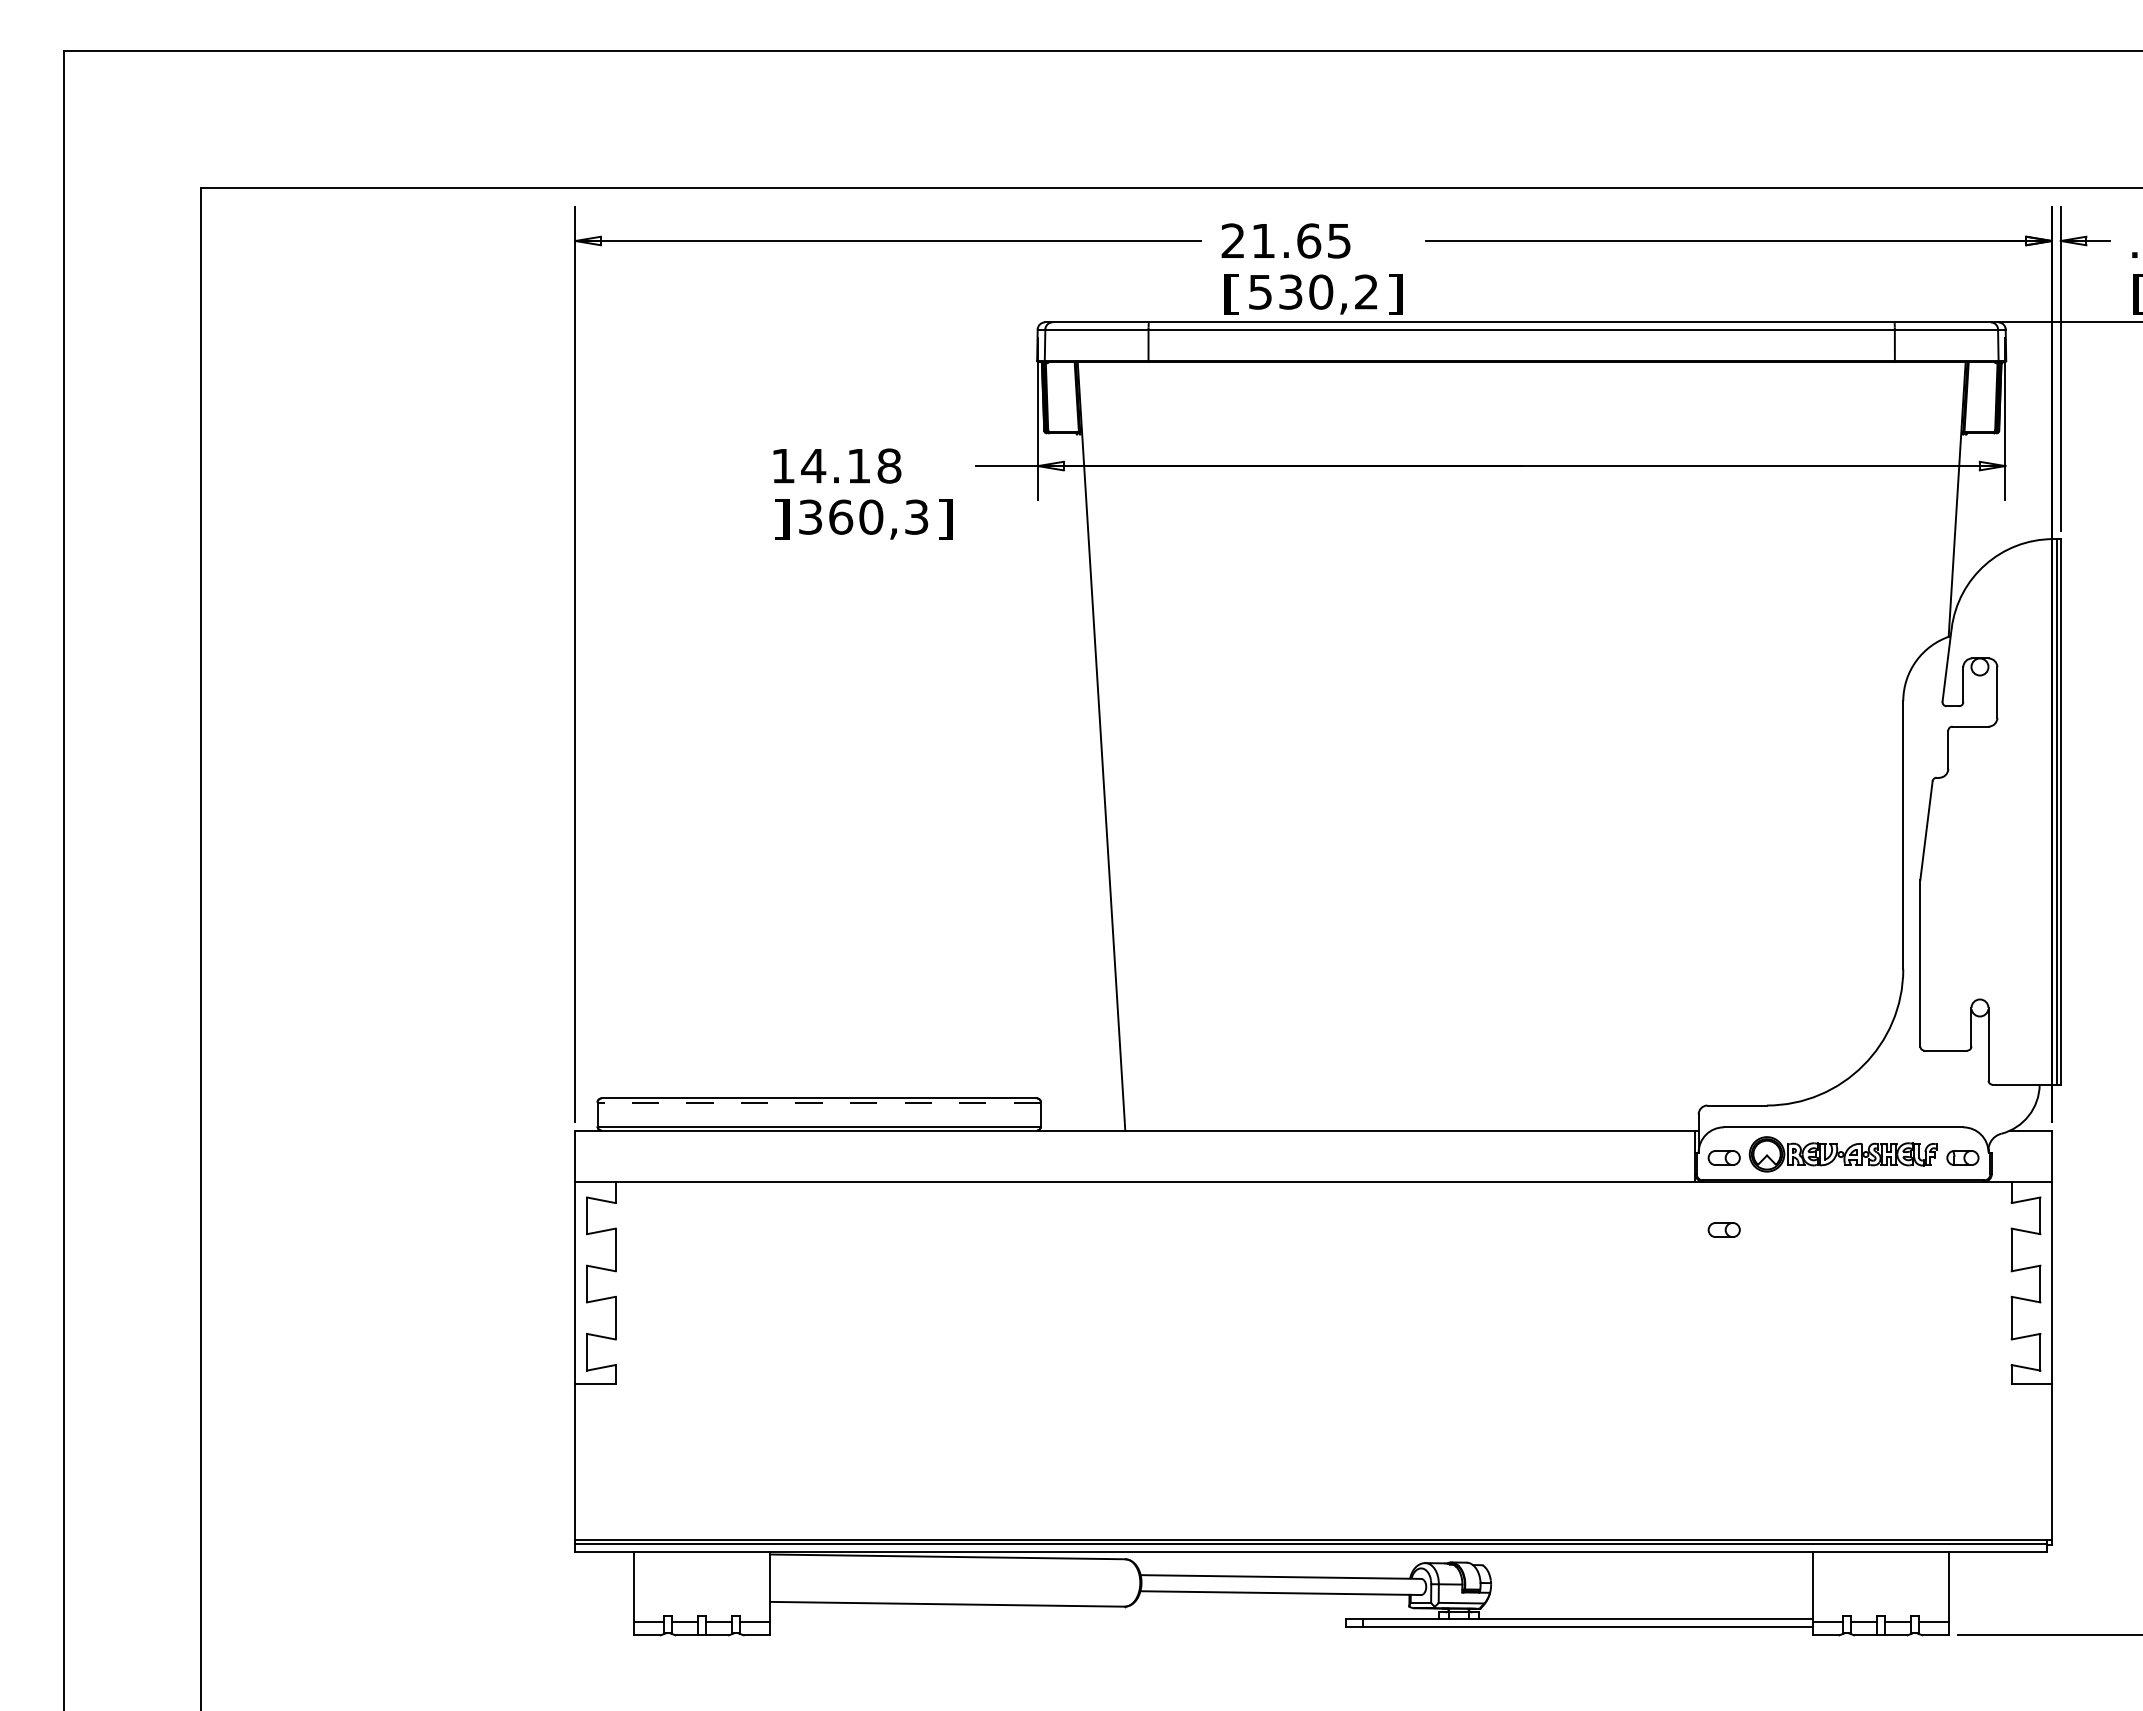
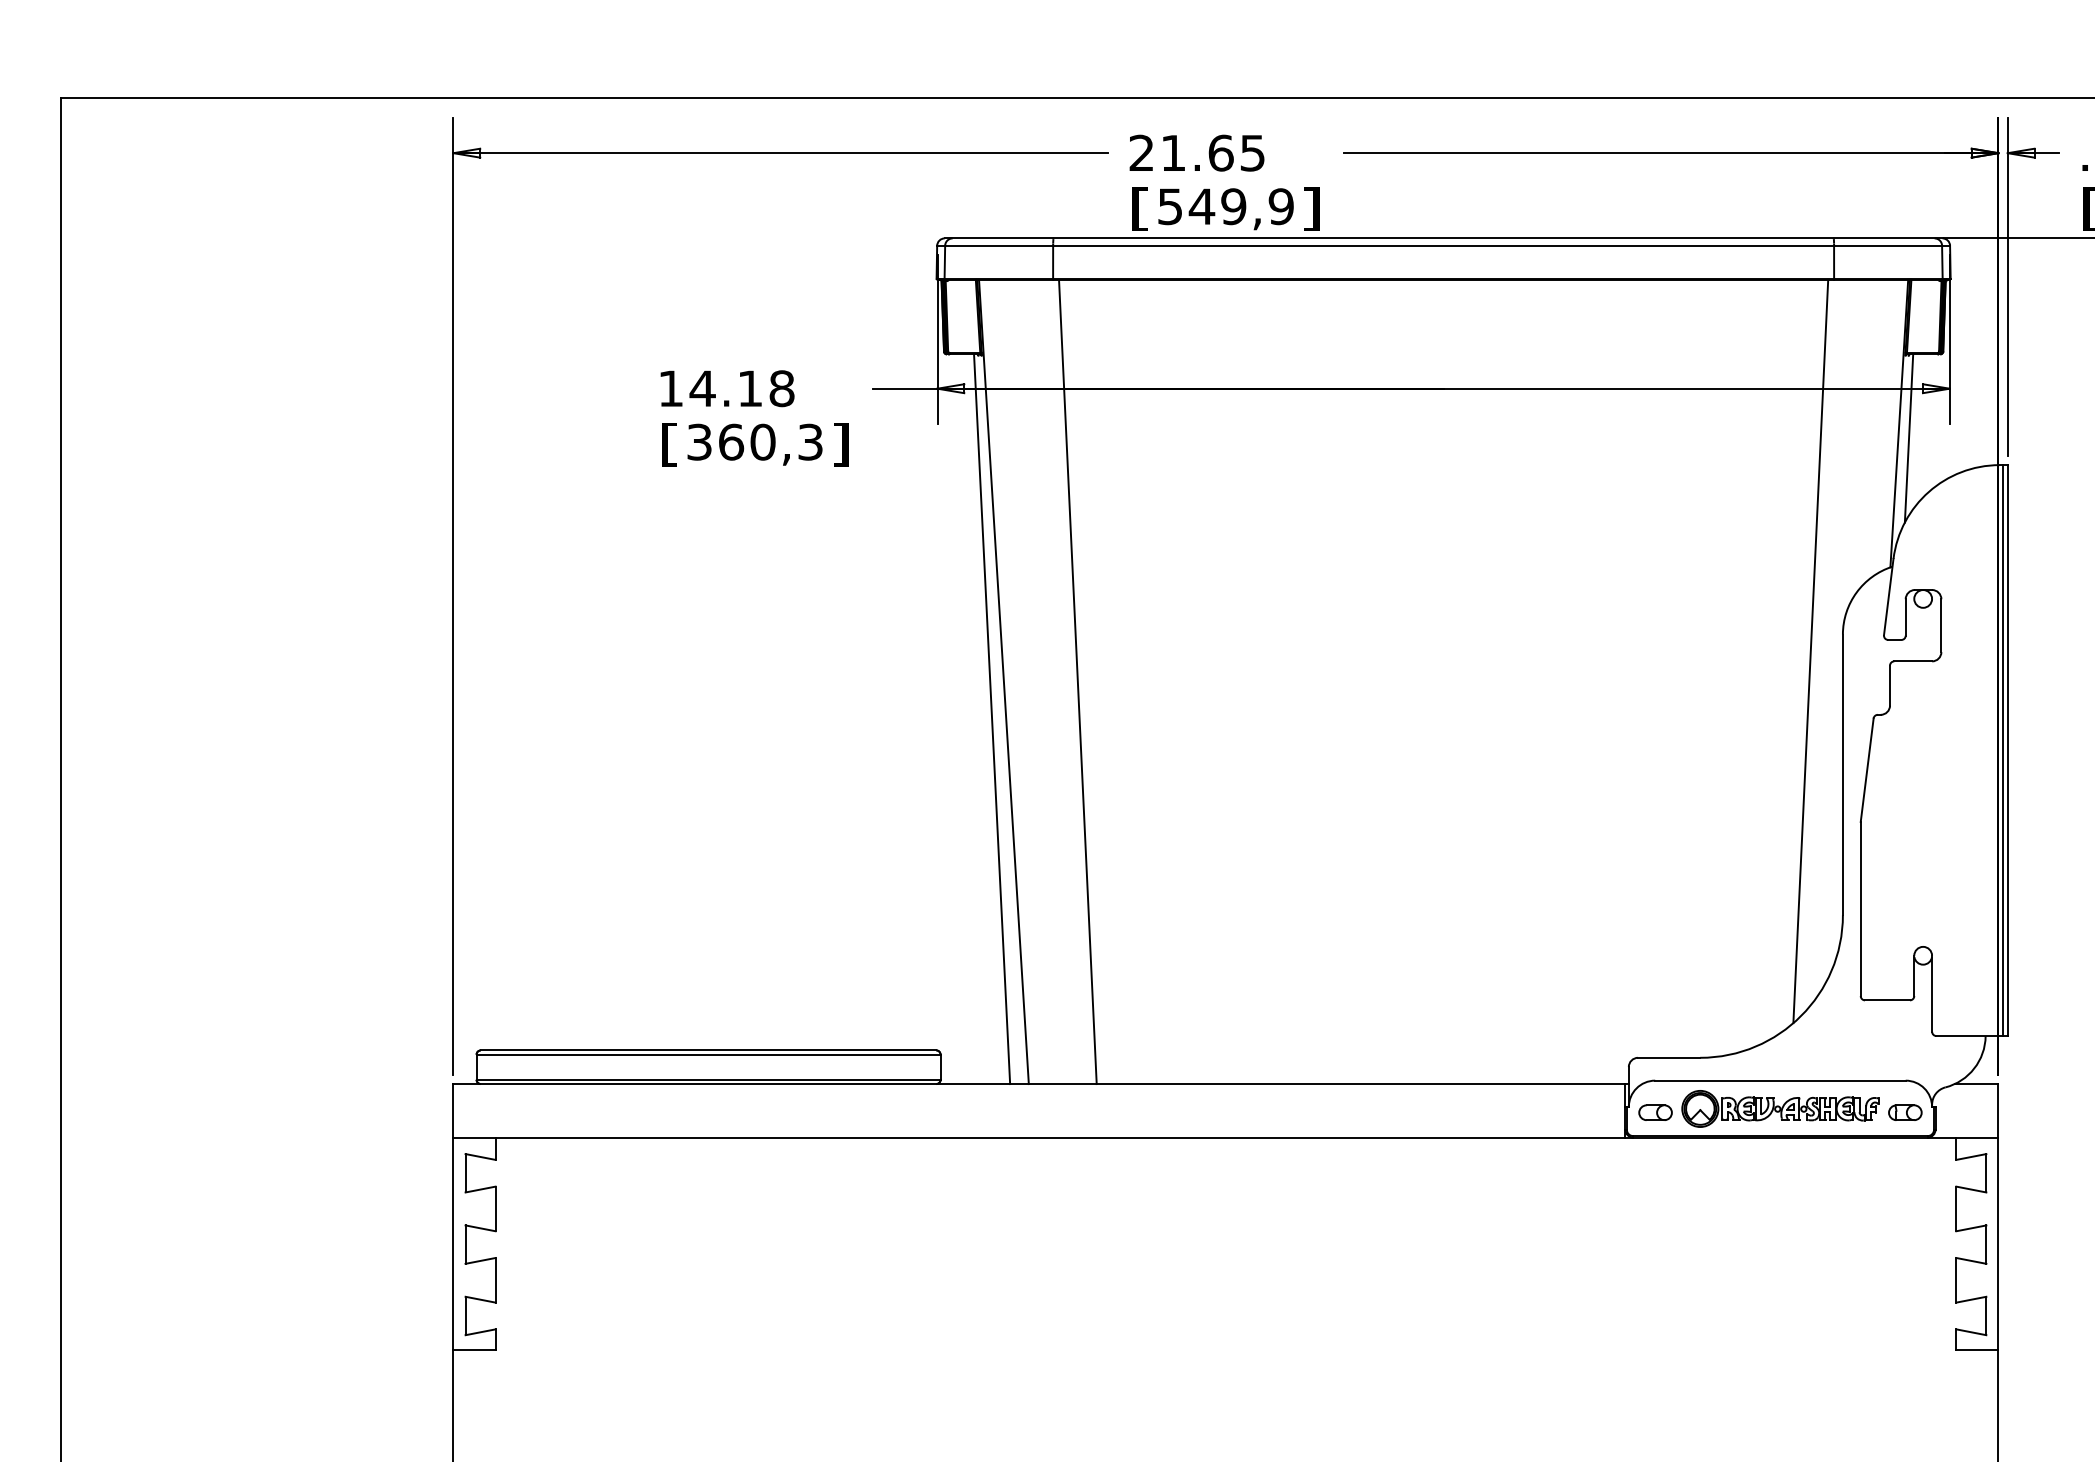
text: (1328, 291) -> (1241, 206), 530,2 -> 549,9
line: (1966, 513) -> (1909, 438), added
text: (781, 519) -> (669, 444), ] -> [
line: (1872, 717) -> (1810, 651), added
line: (1172, 746) -> (1078, 682), added
line: (1089, 781) -> (991, 718), added
line: (819, 1102) -> (708, 1054), dashed -> solid
part: (1723, 1229) -> (1654, 1187), removed

